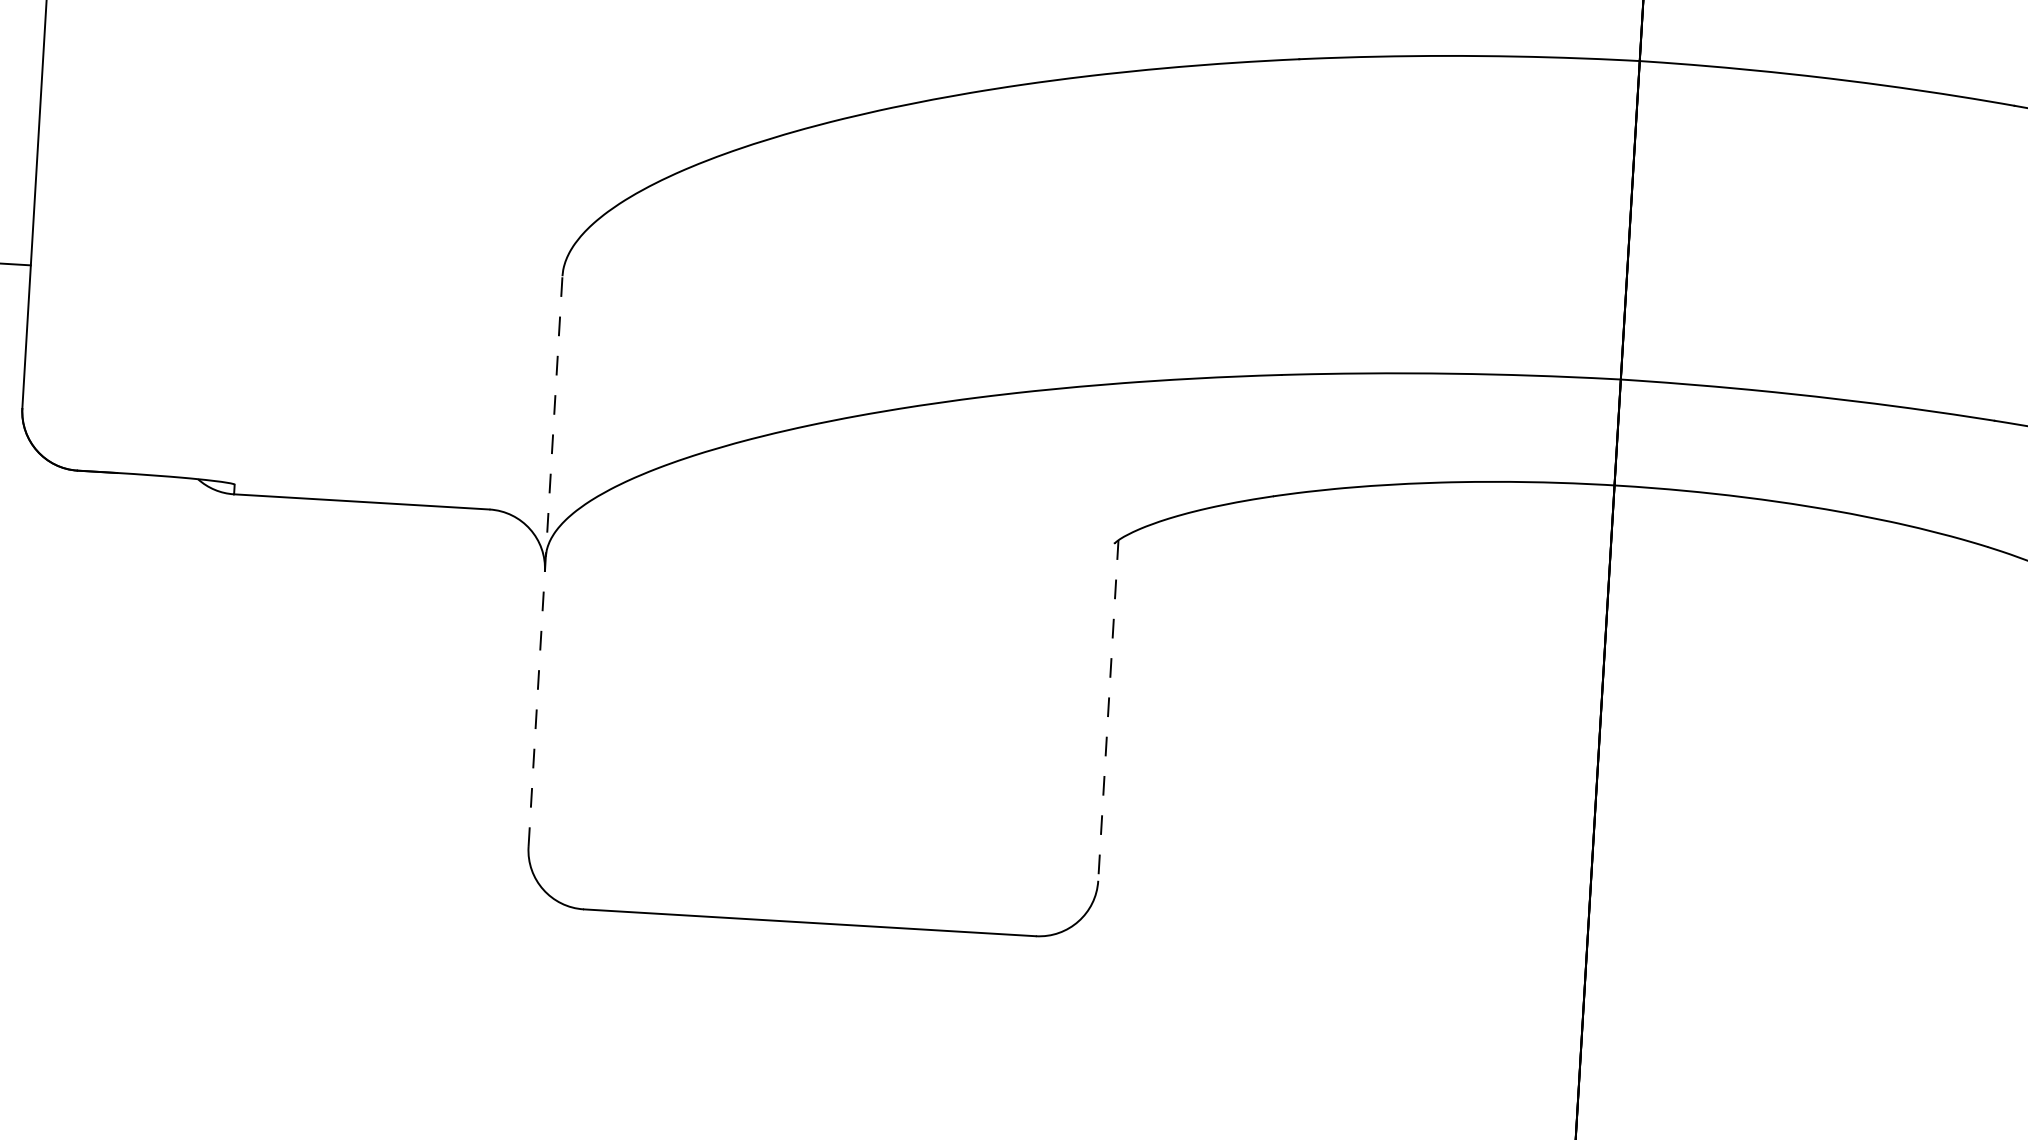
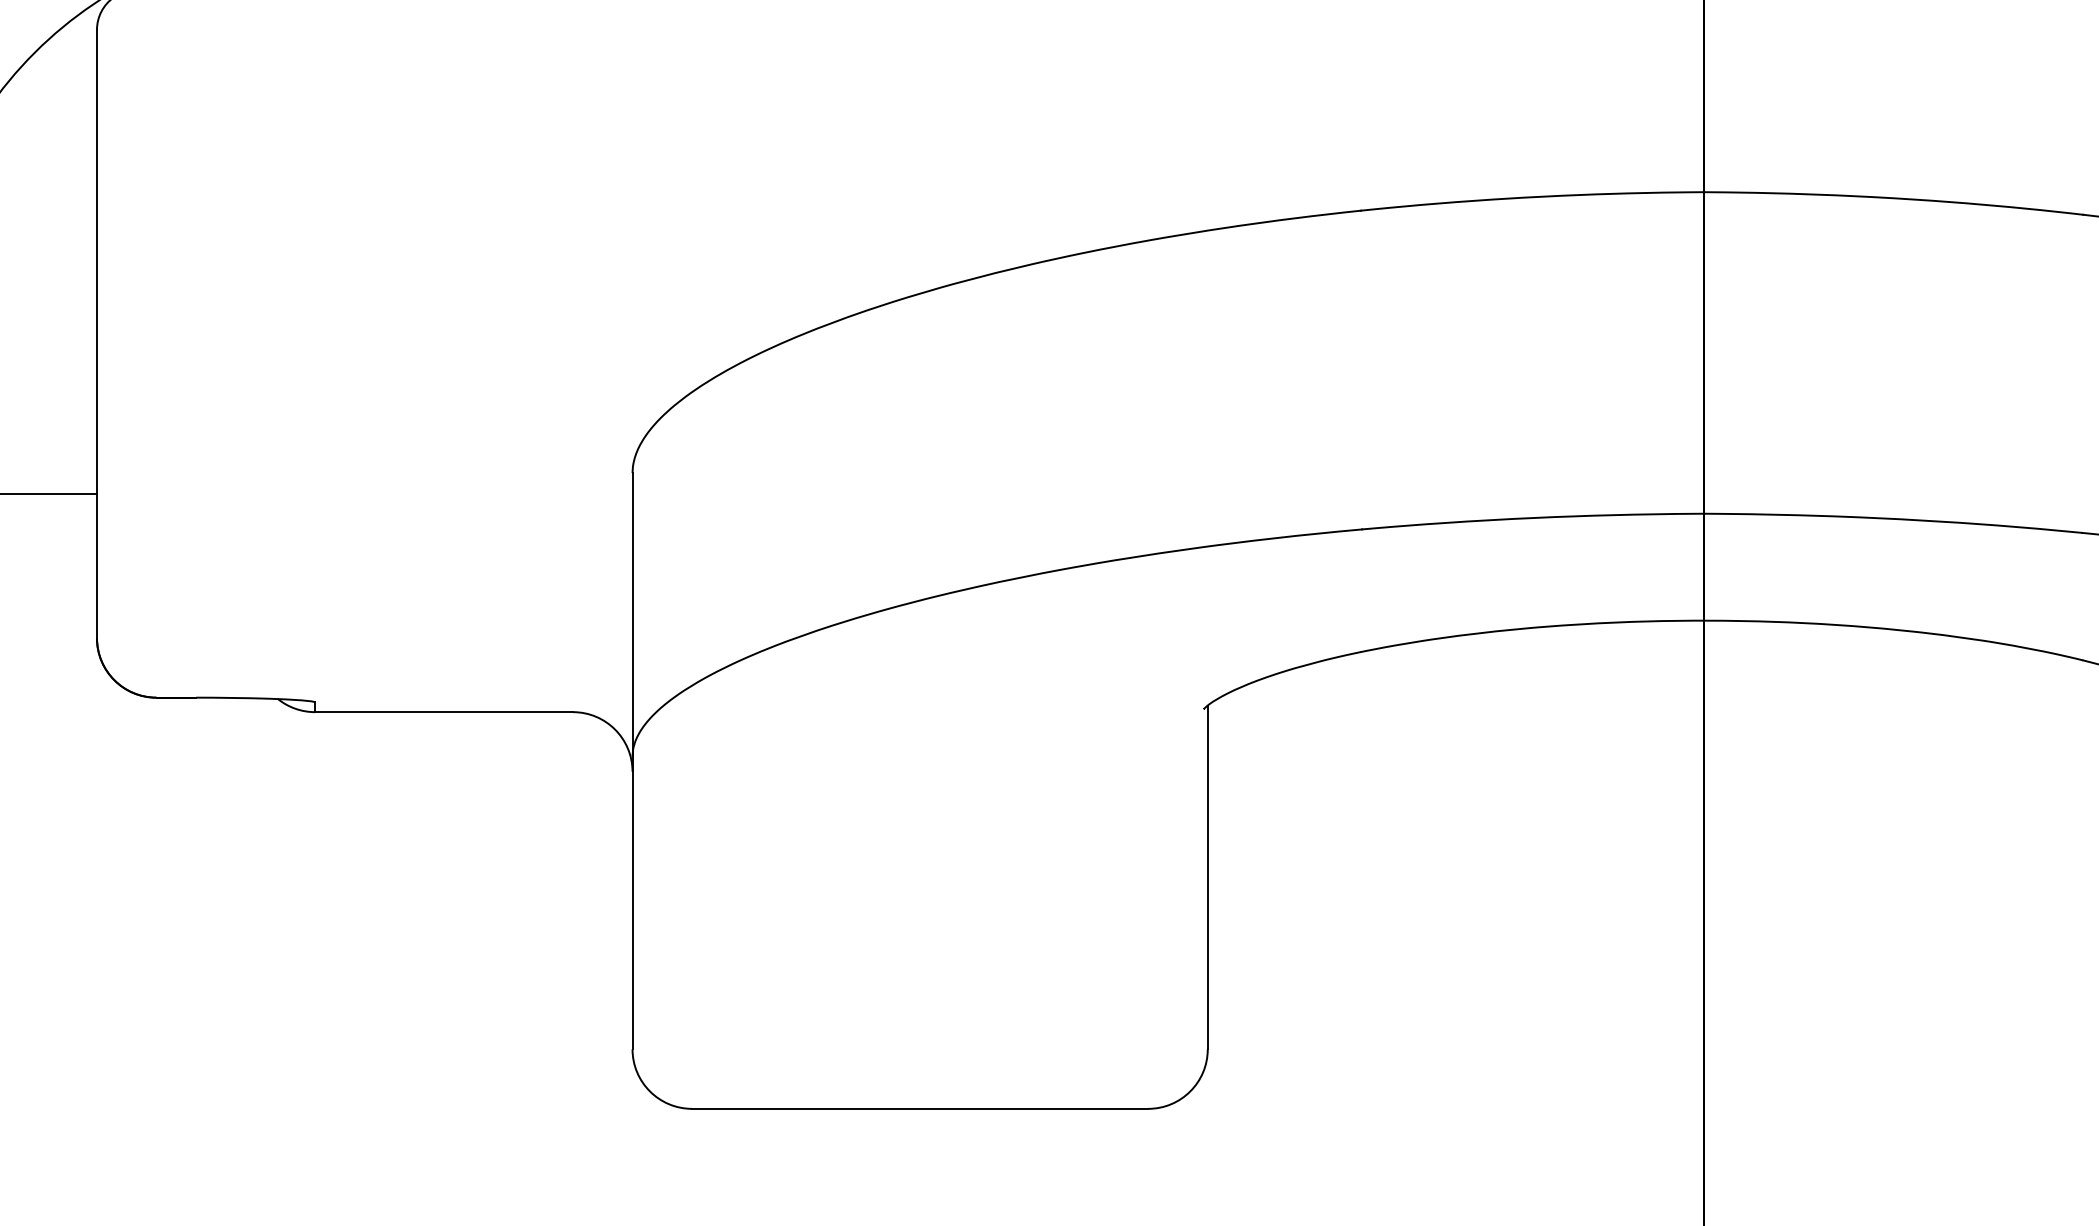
line: (545, 560) -> (632, 760), dashed -> solid
line: (1108, 710) -> (1207, 877), dashed -> solid

